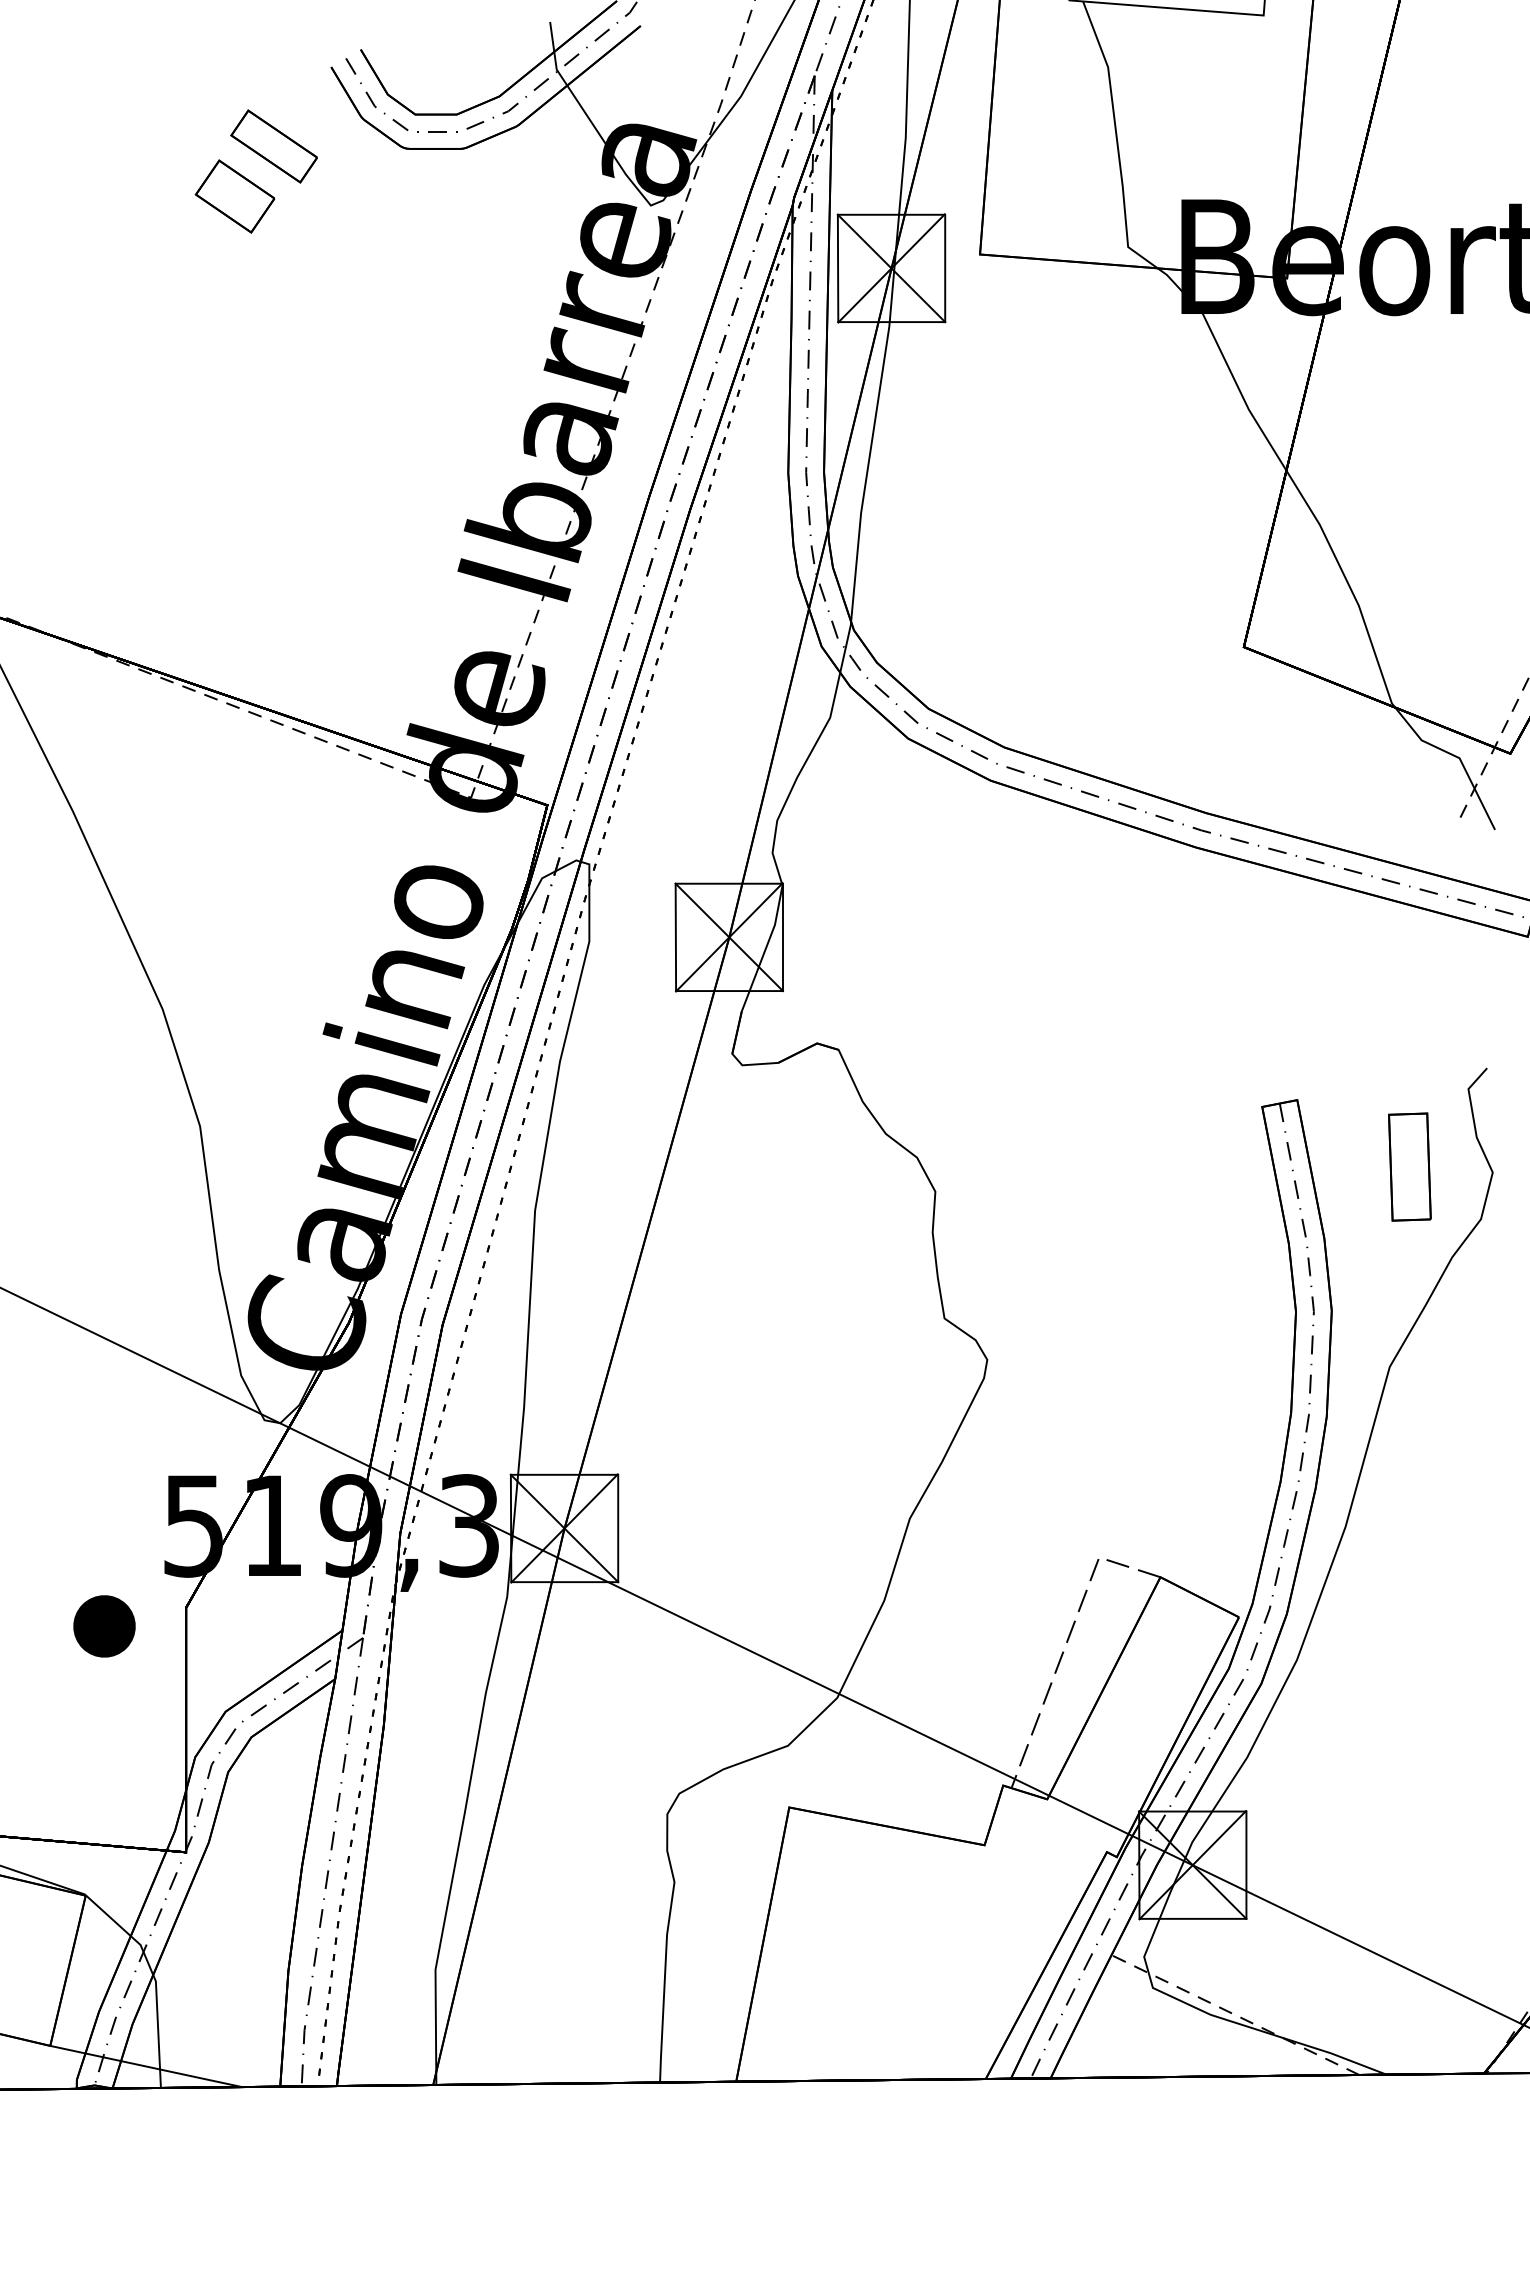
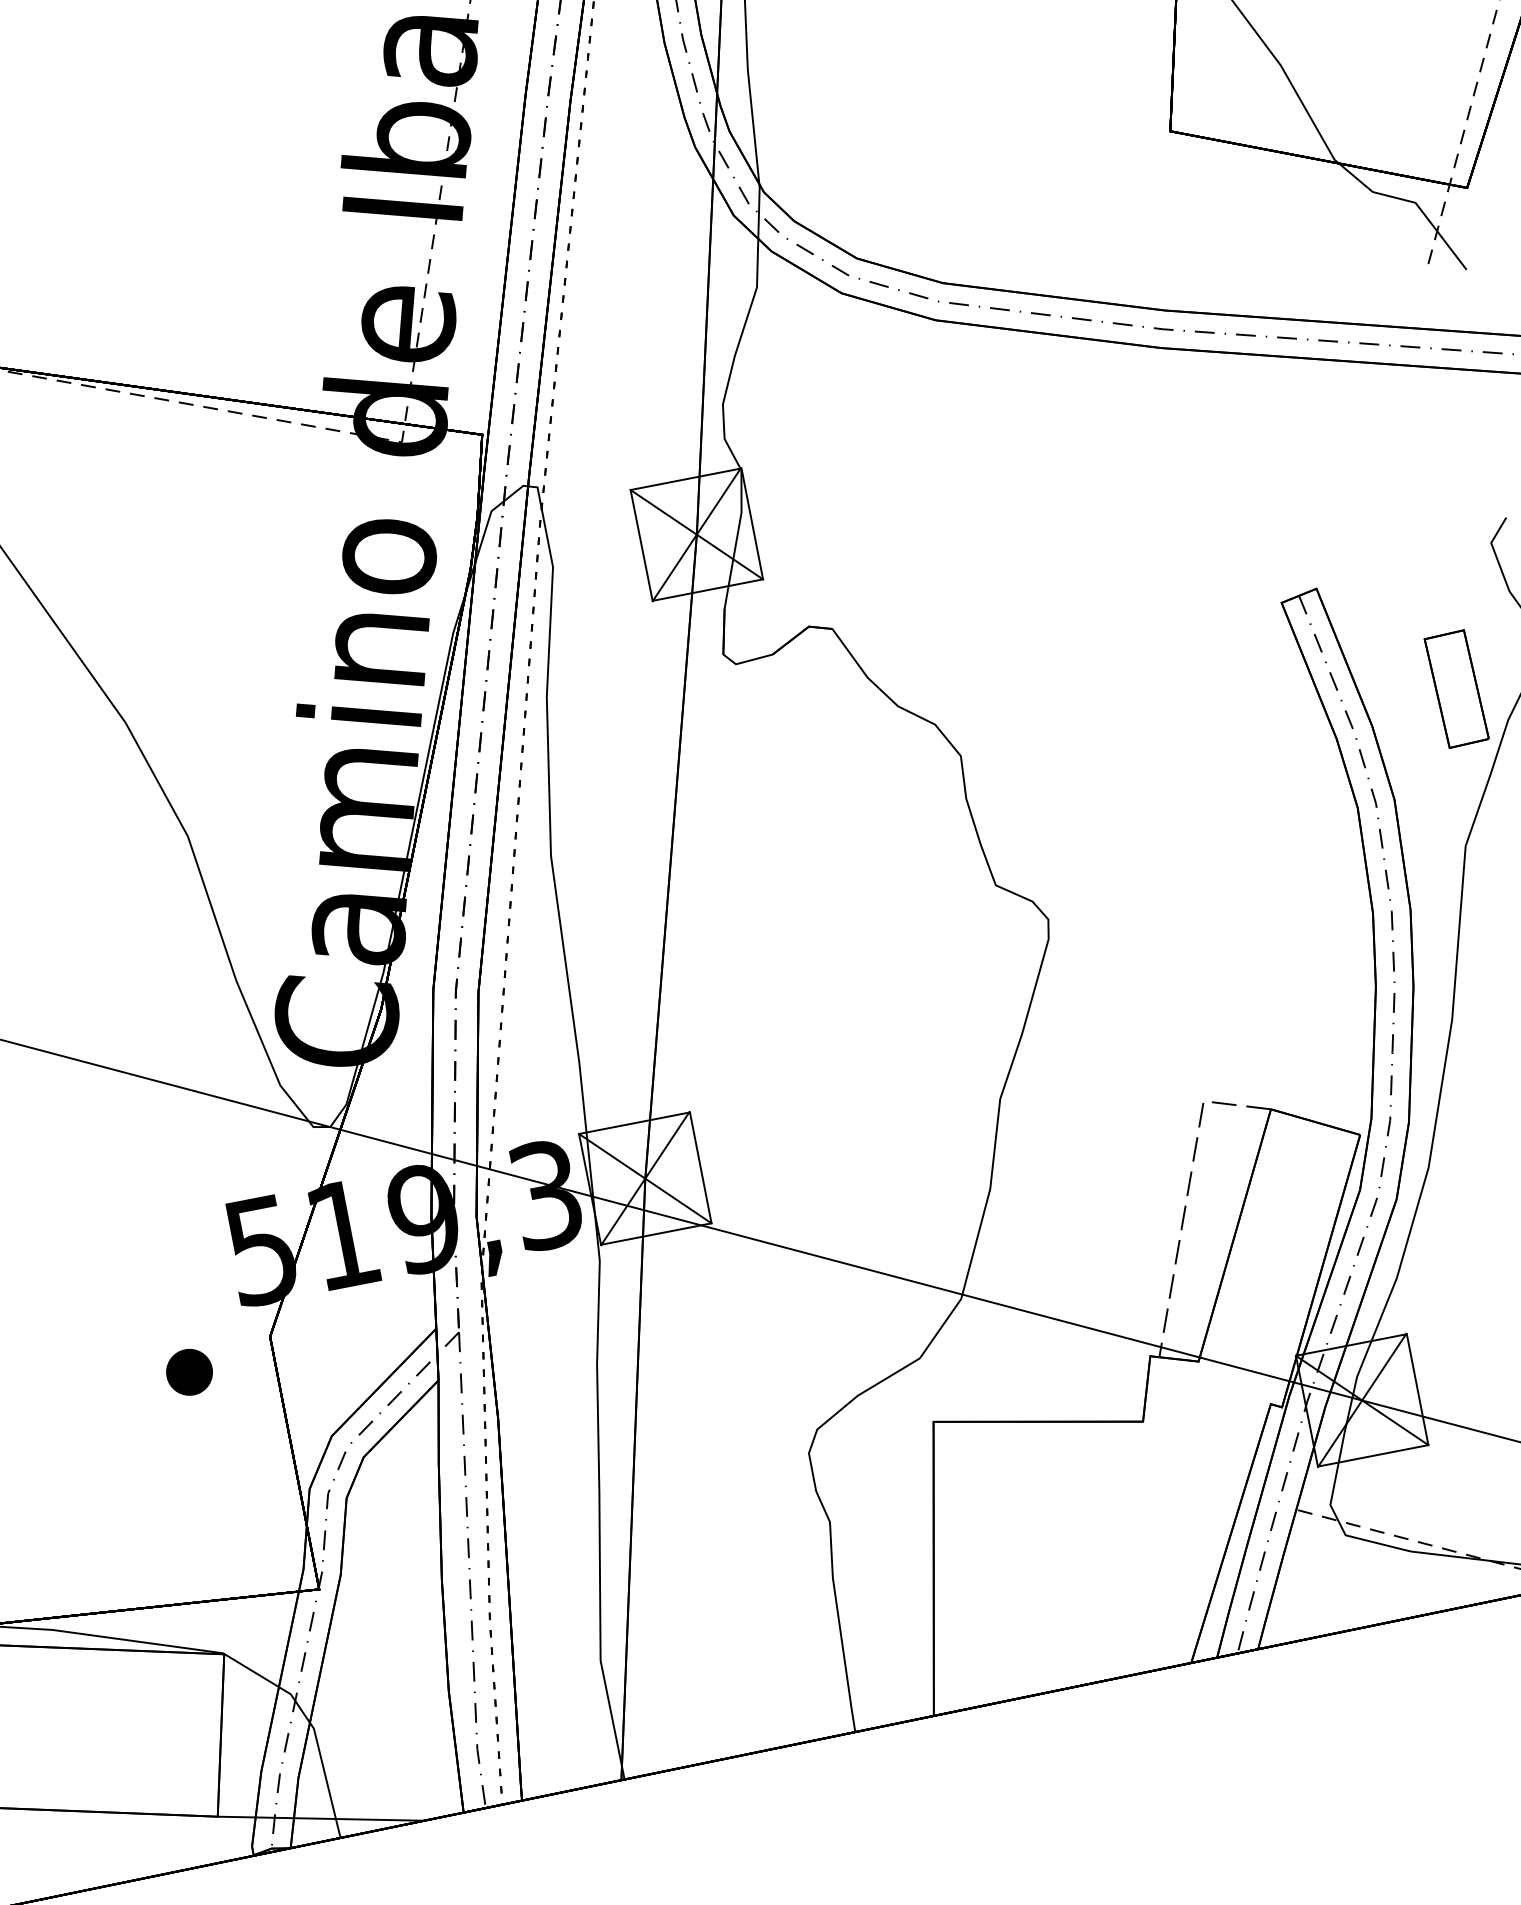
part: (1409, 1166) -> (1456, 688), moved
part: (104, 1626) -> (189, 1372), size x0.71

